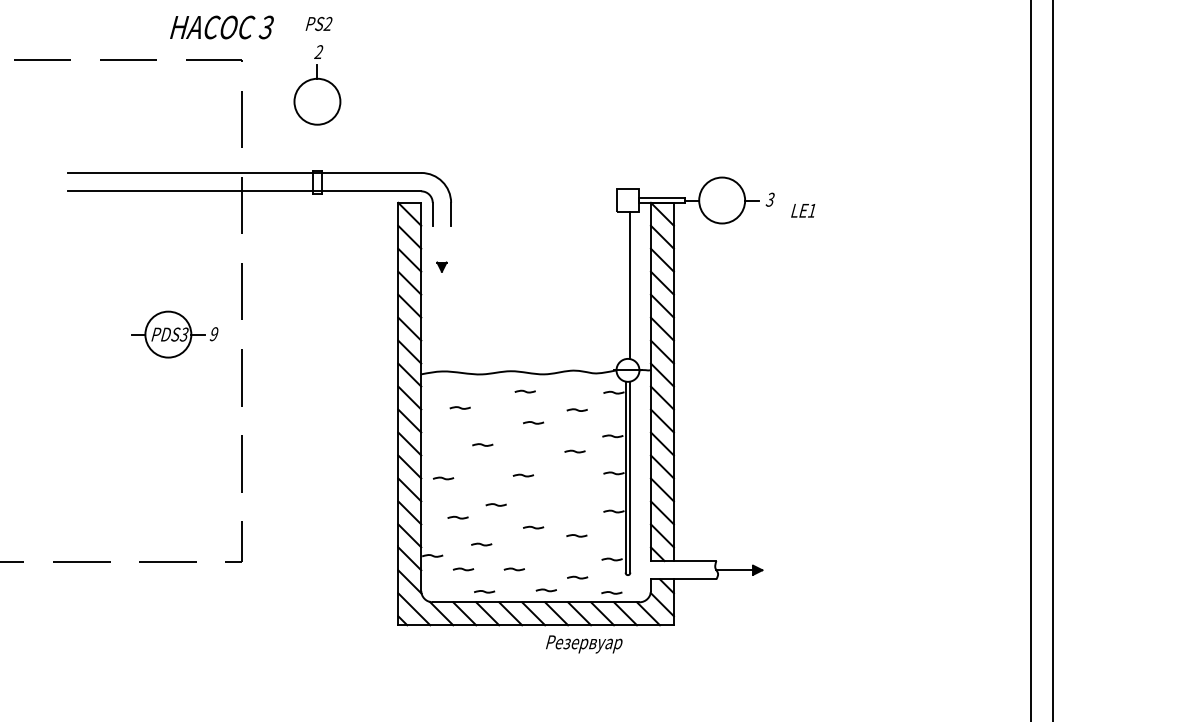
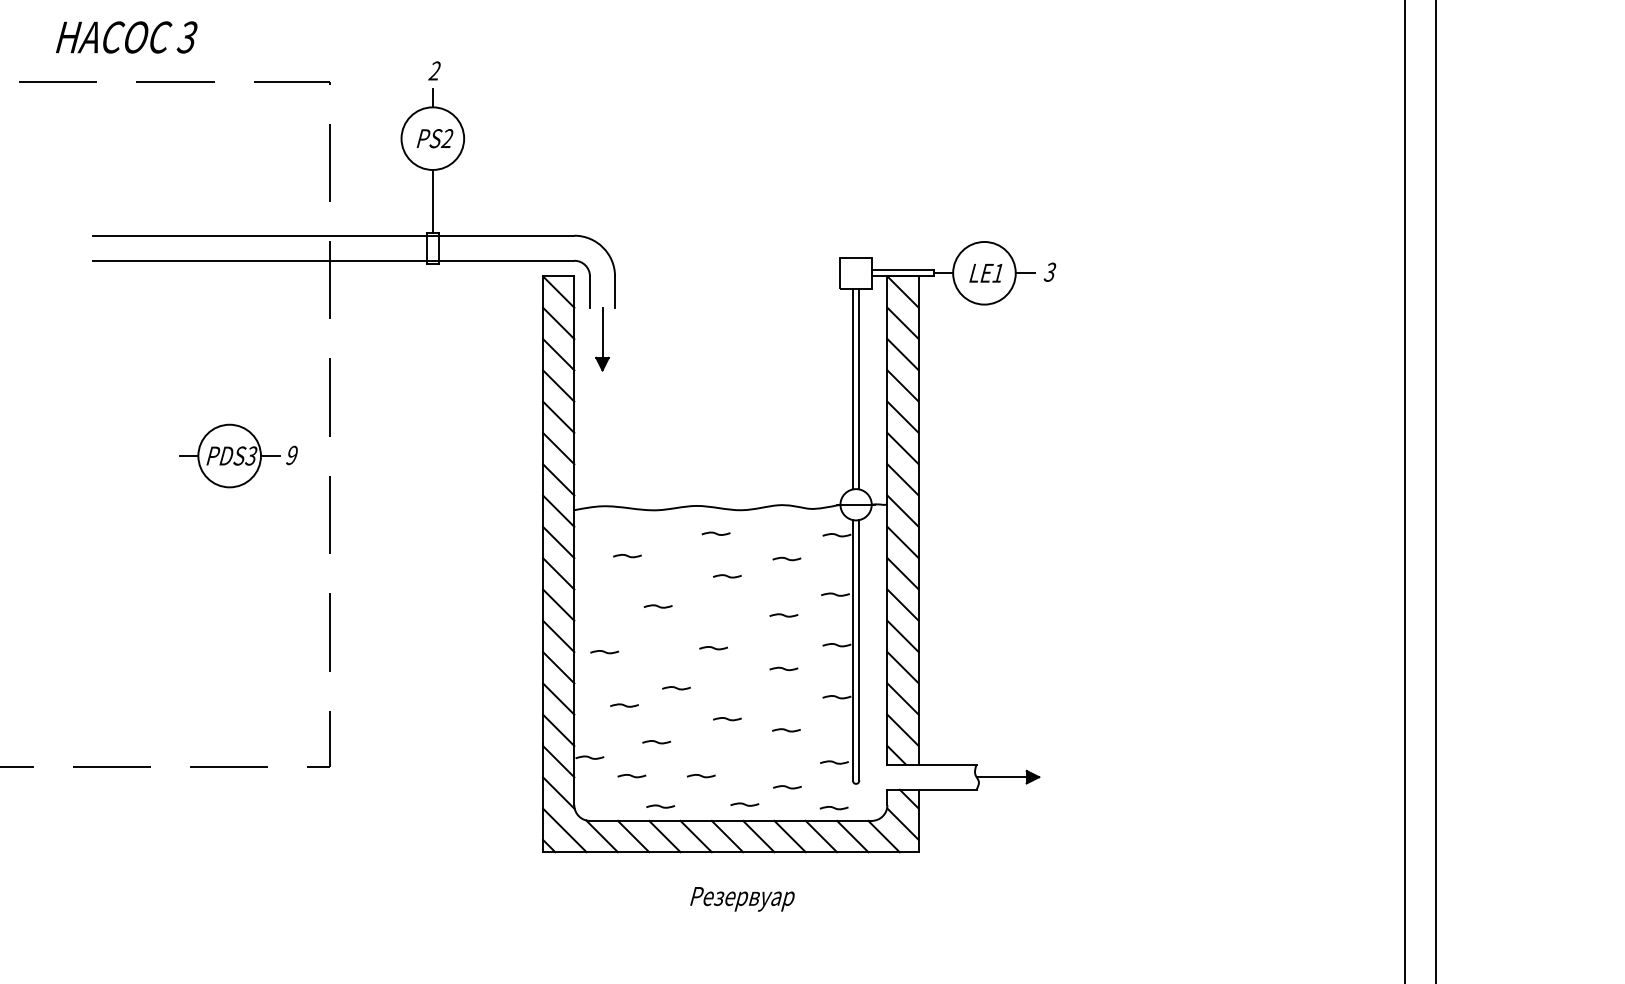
text: (318, 23) -> (434, 138), moved
text: (221, 27) -> (126, 37), moved
line: (317, 147) -> (432, 200), added
text: (802, 210) -> (985, 273), moved
line: (441, 243) -> (602, 332), added
line: (625, 285) -> (852, 388), added
curve: (574, 490) -> (783, 668), added
text: (584, 644) -> (742, 899), moved

